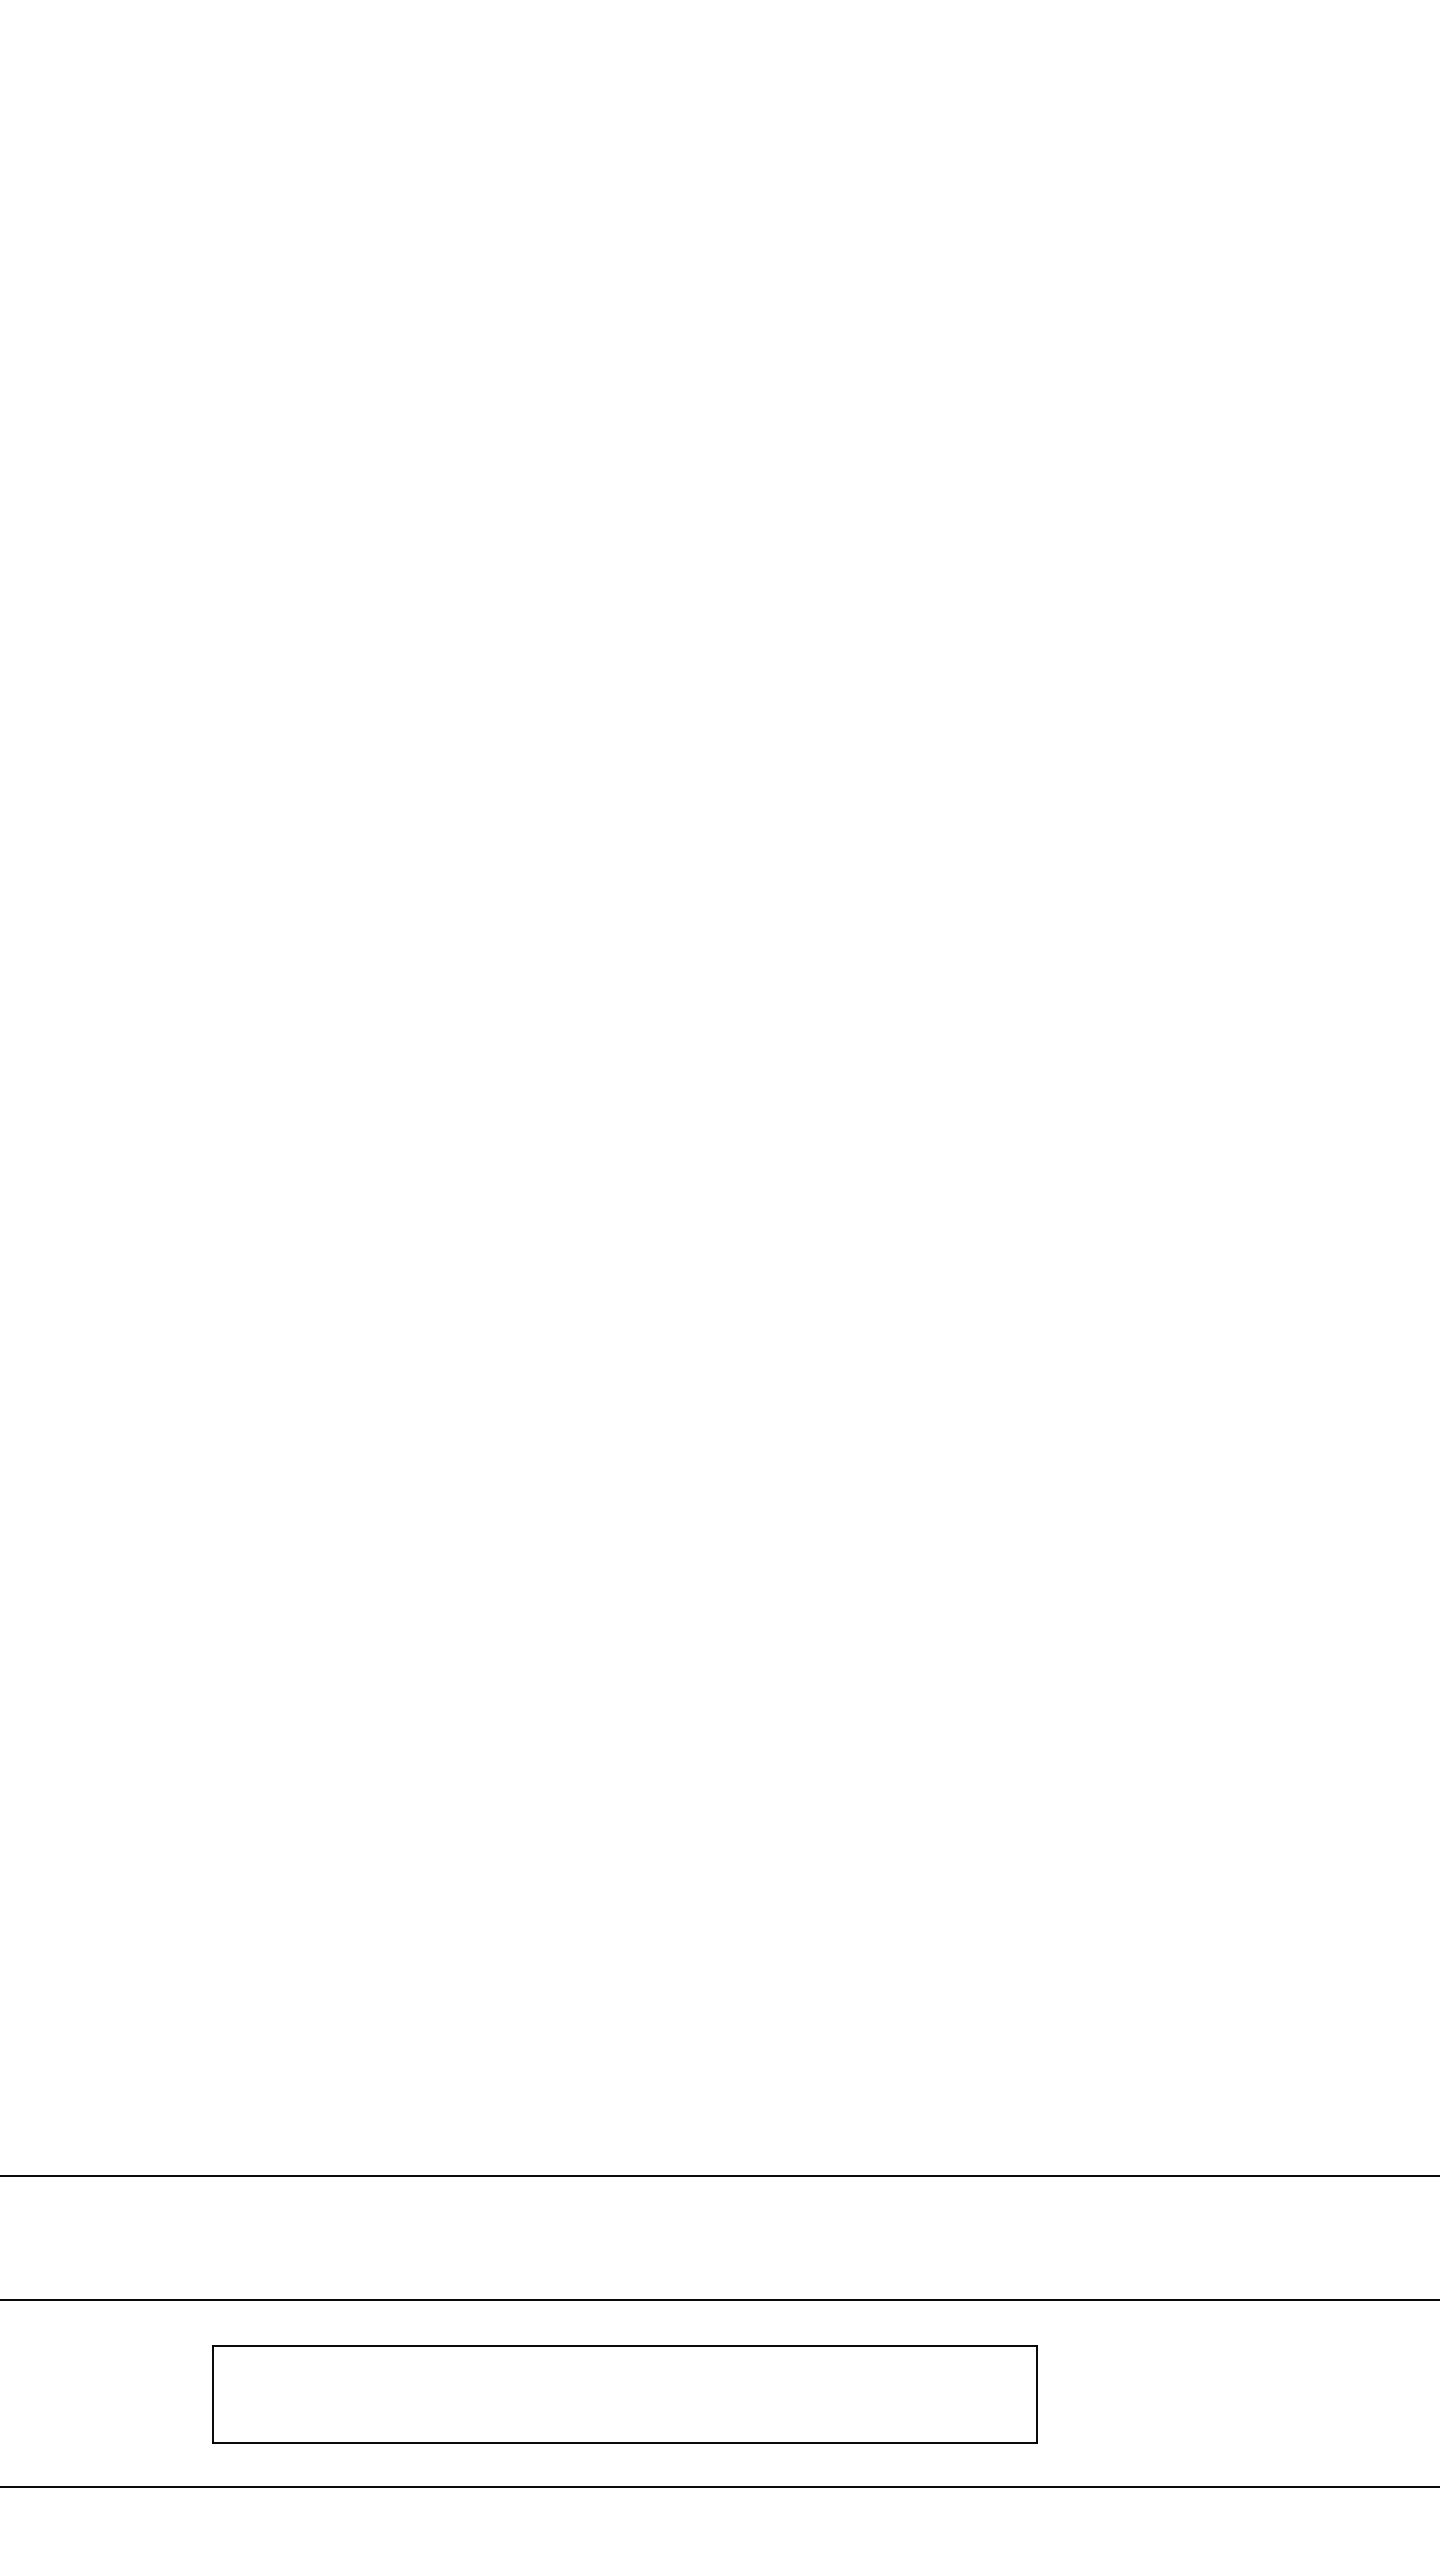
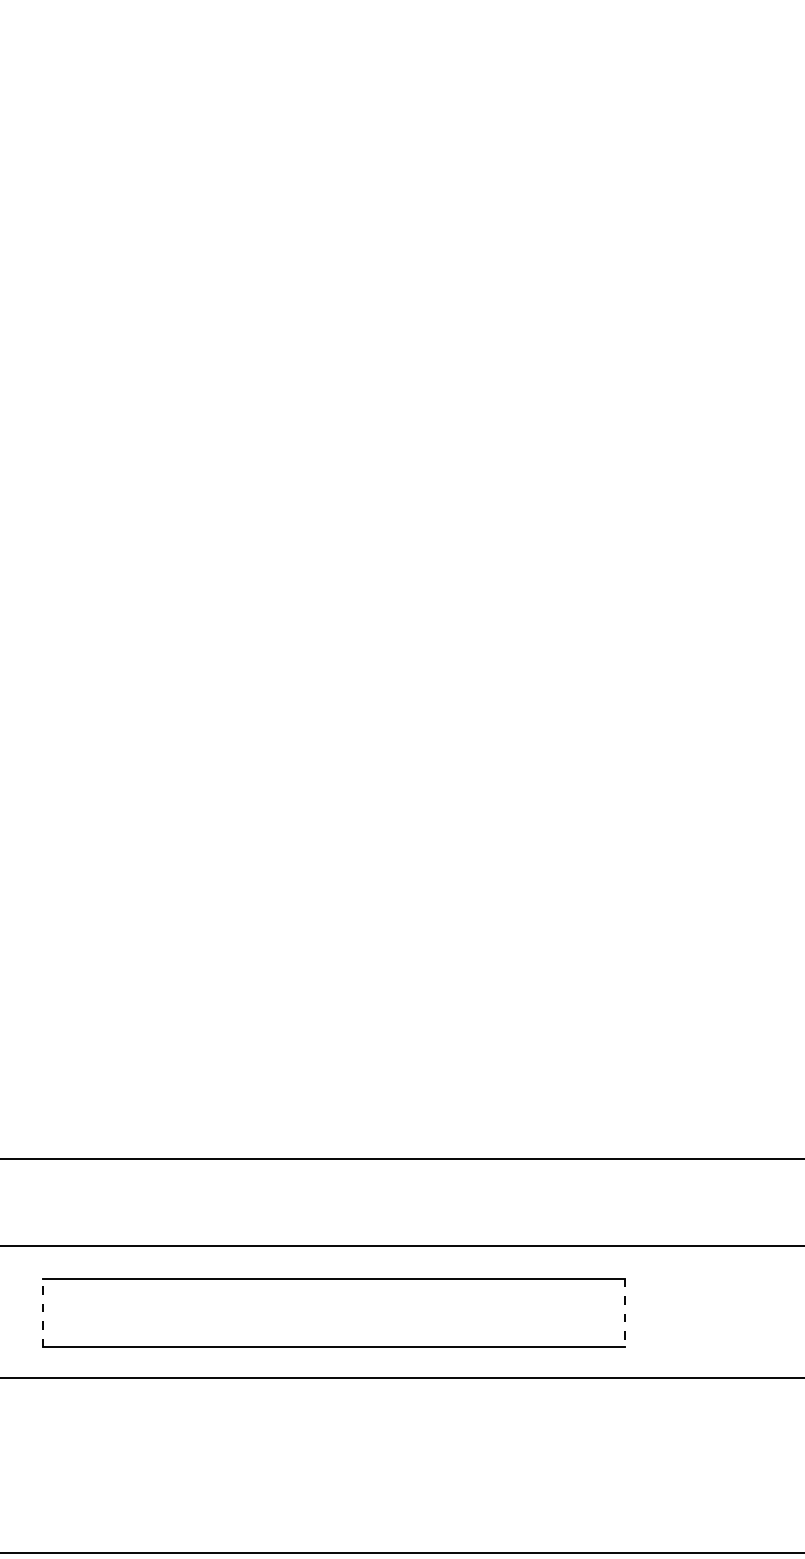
line: (213, 2394) -> (43, 1313), solid -> dashed
line: (1037, 2394) -> (624, 1313), solid -> dashed

